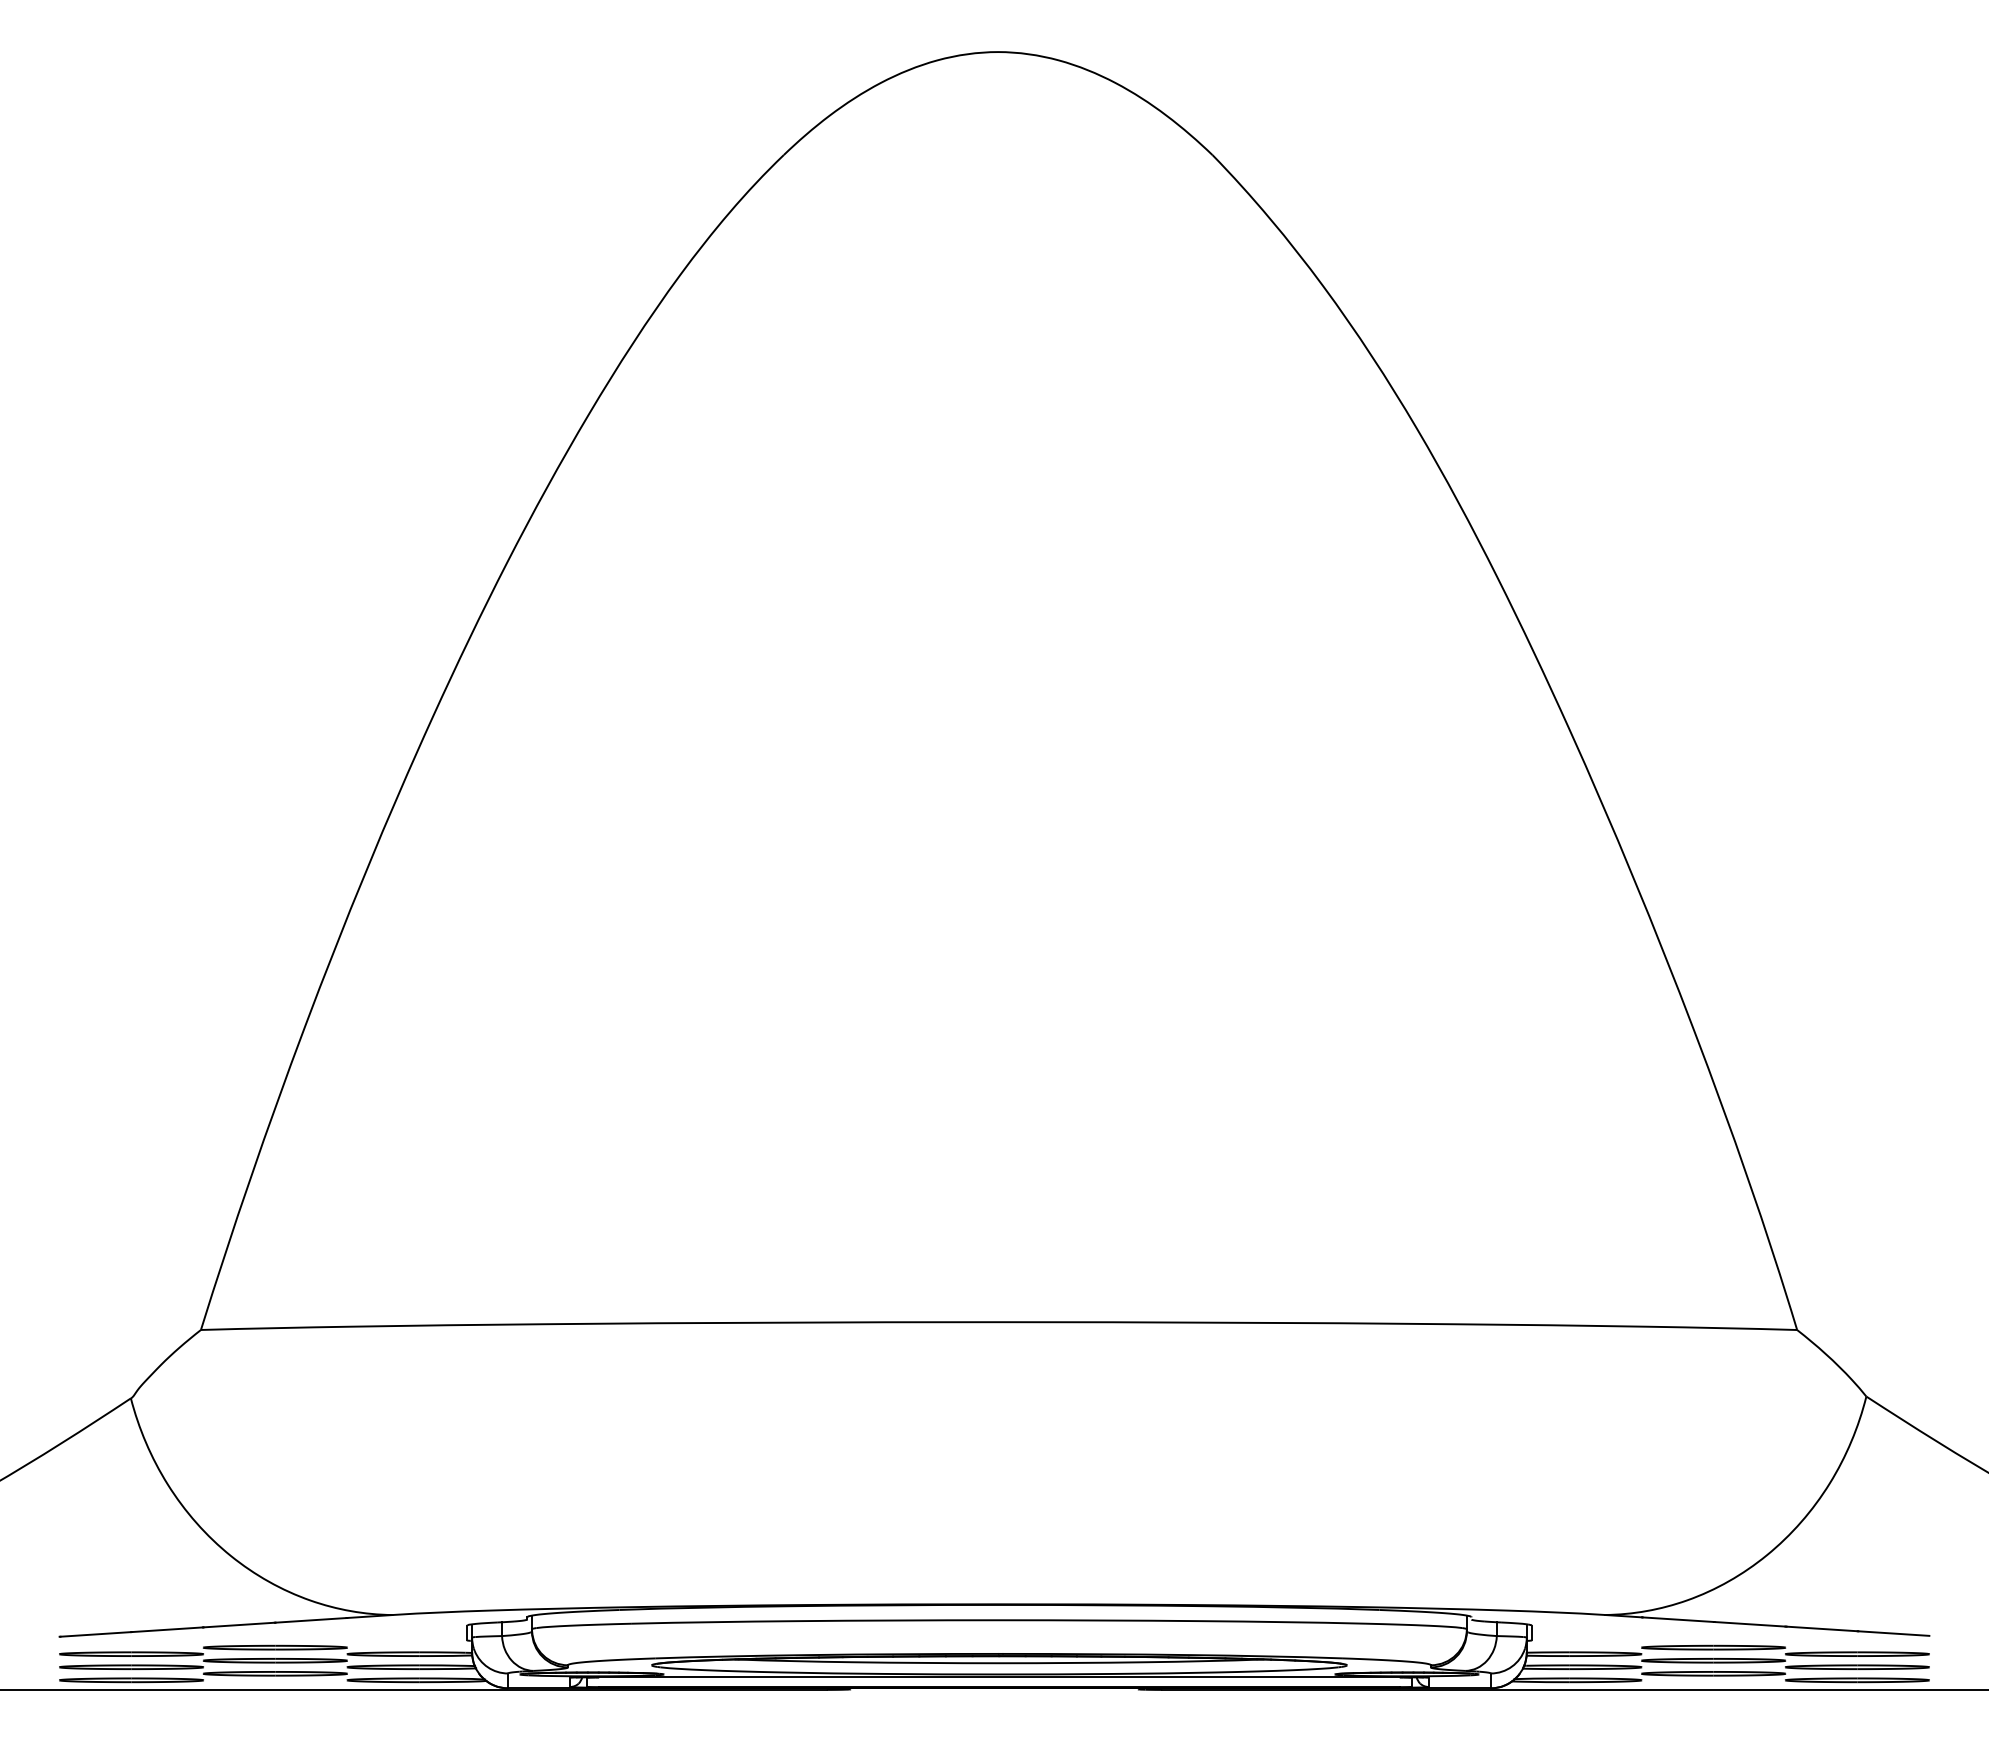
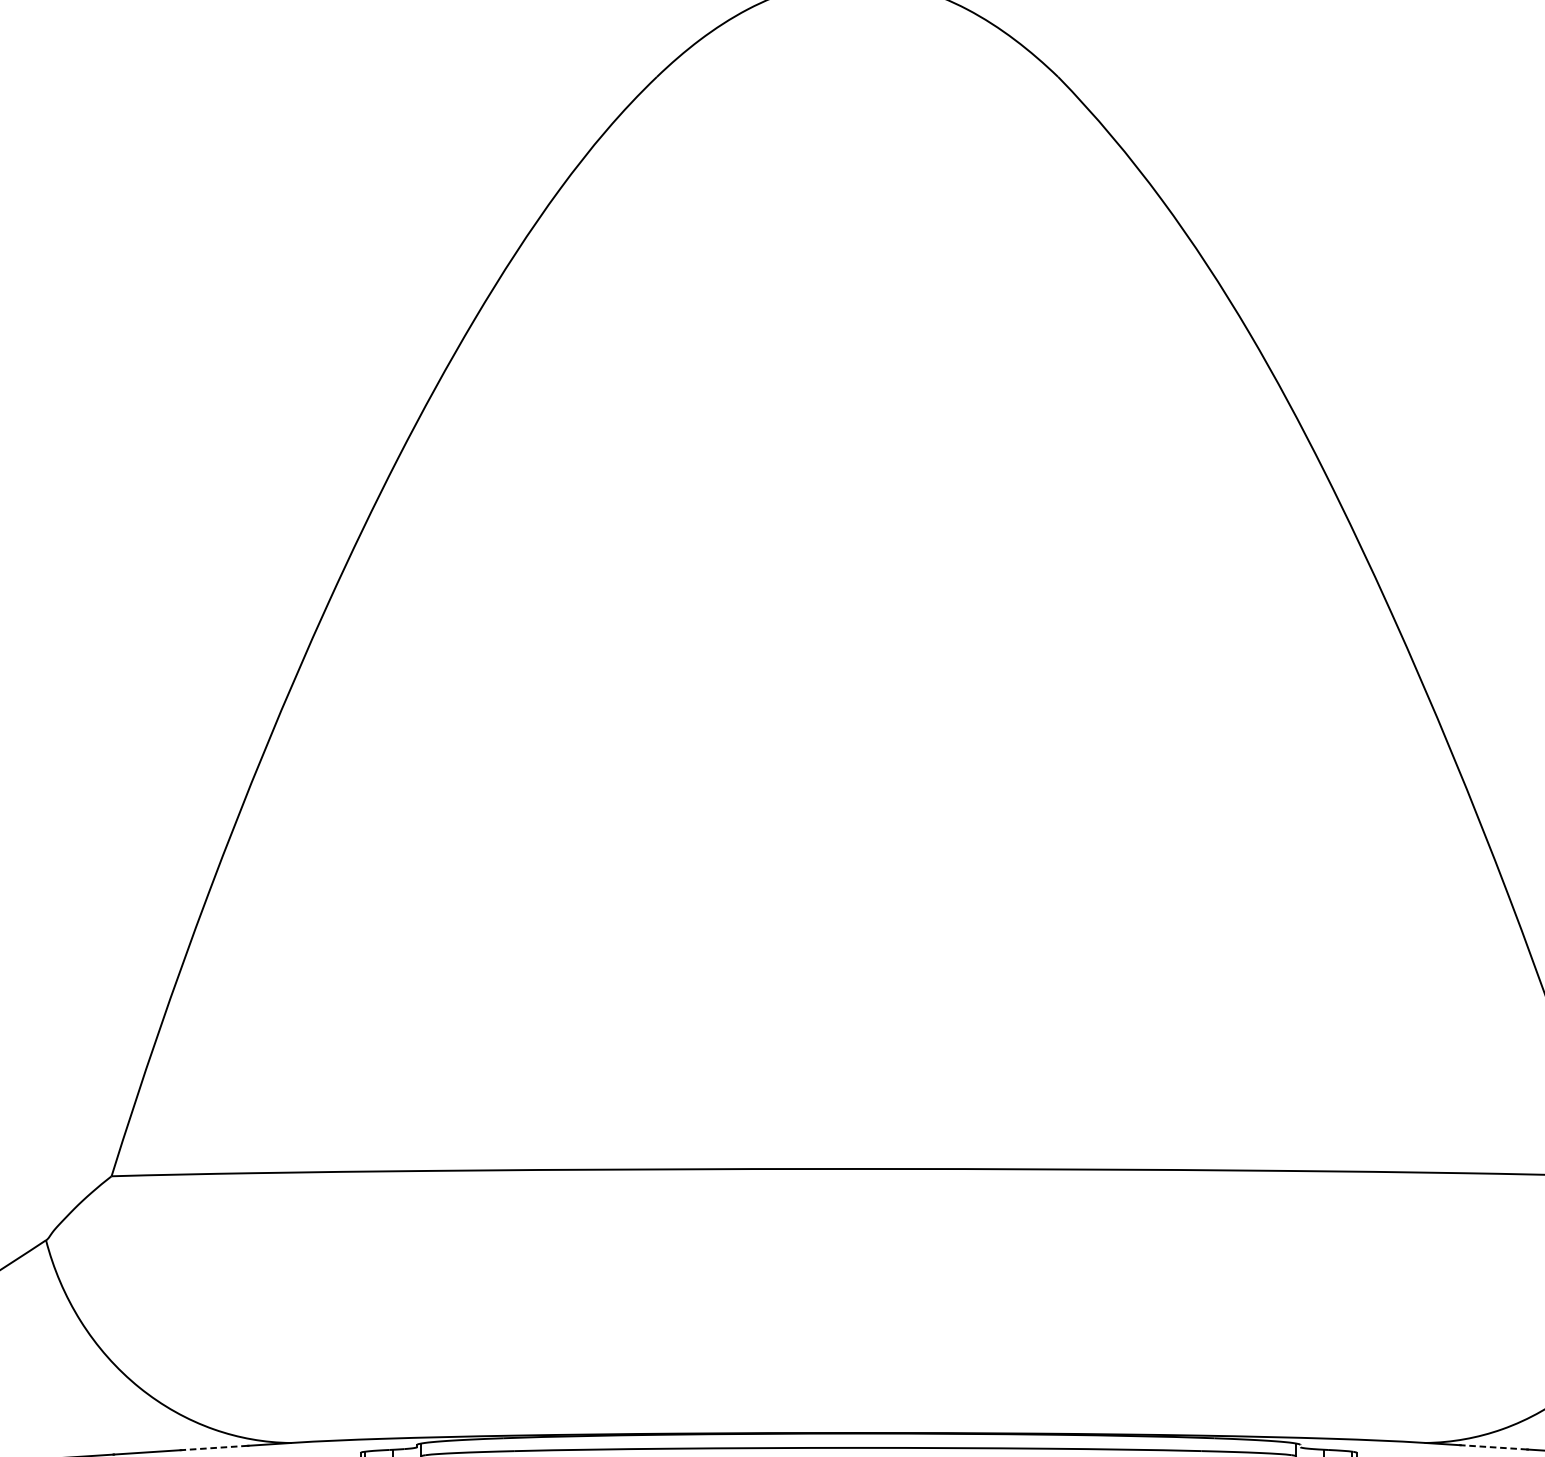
line: (1678, 1619) -> (1494, 1447), solid -> dashed
line: (310, 1620) -> (214, 1448), solid -> dashed

